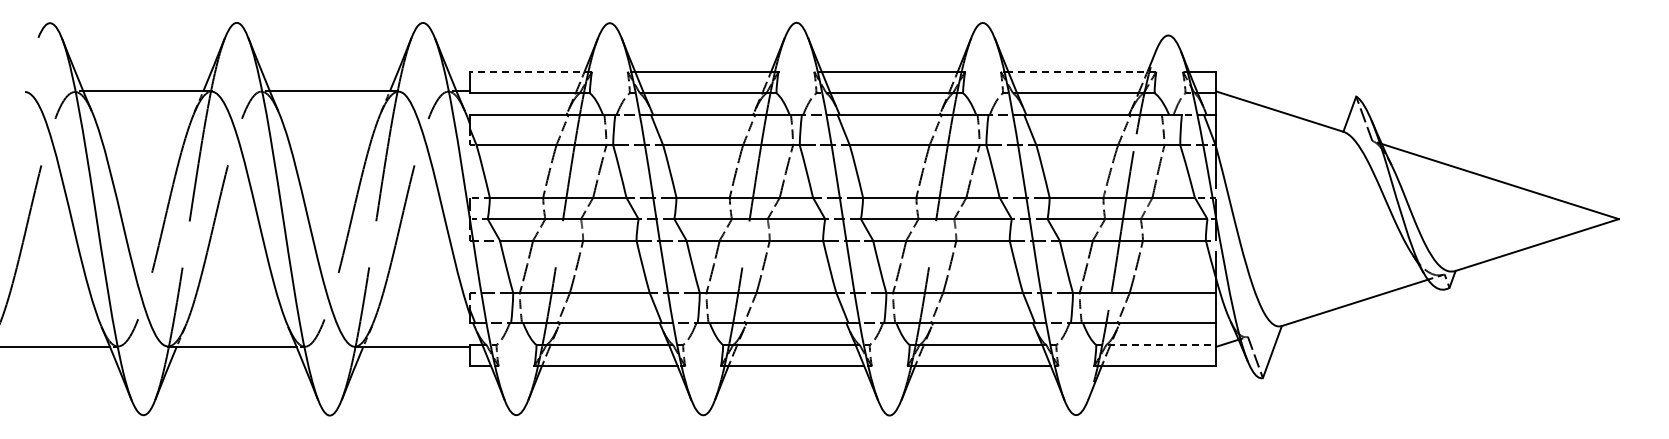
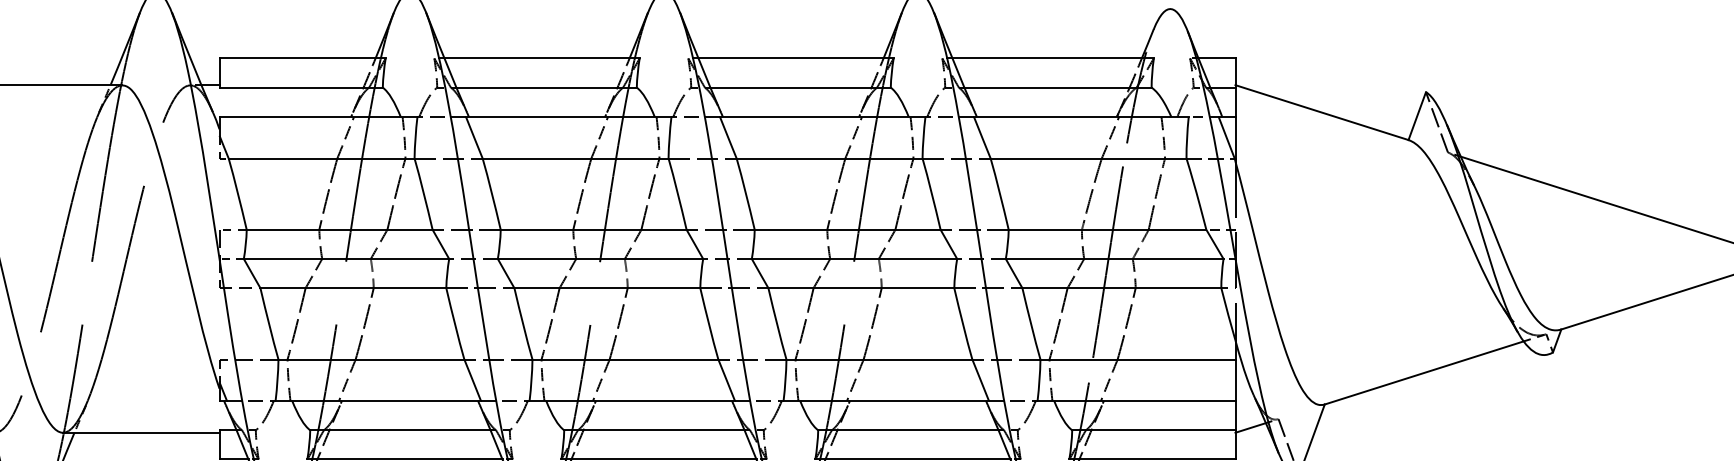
line: (530, 71) -> (302, 58), dashed -> solid
line: (1082, 71) -> (1053, 58), dashed -> solid
line: (1156, 344) -> (1154, 429), dashed -> solid

